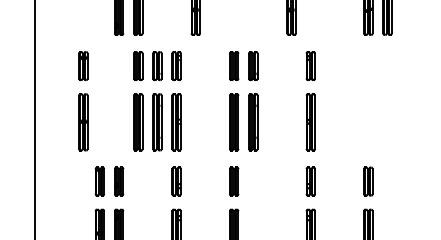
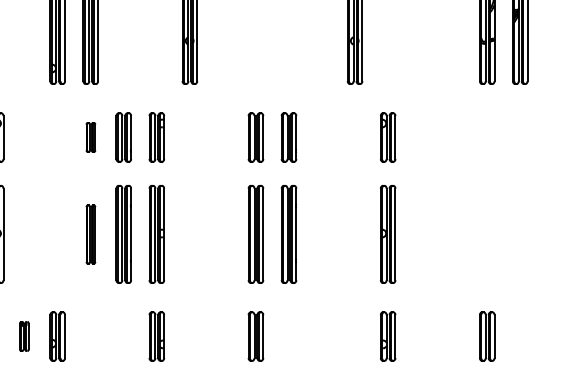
part: (138, 65) -> (91, 136), size x0.6
part: (138, 122) -> (91, 234), size x0.6
part: (99, 181) -> (23, 336), size x0.6

